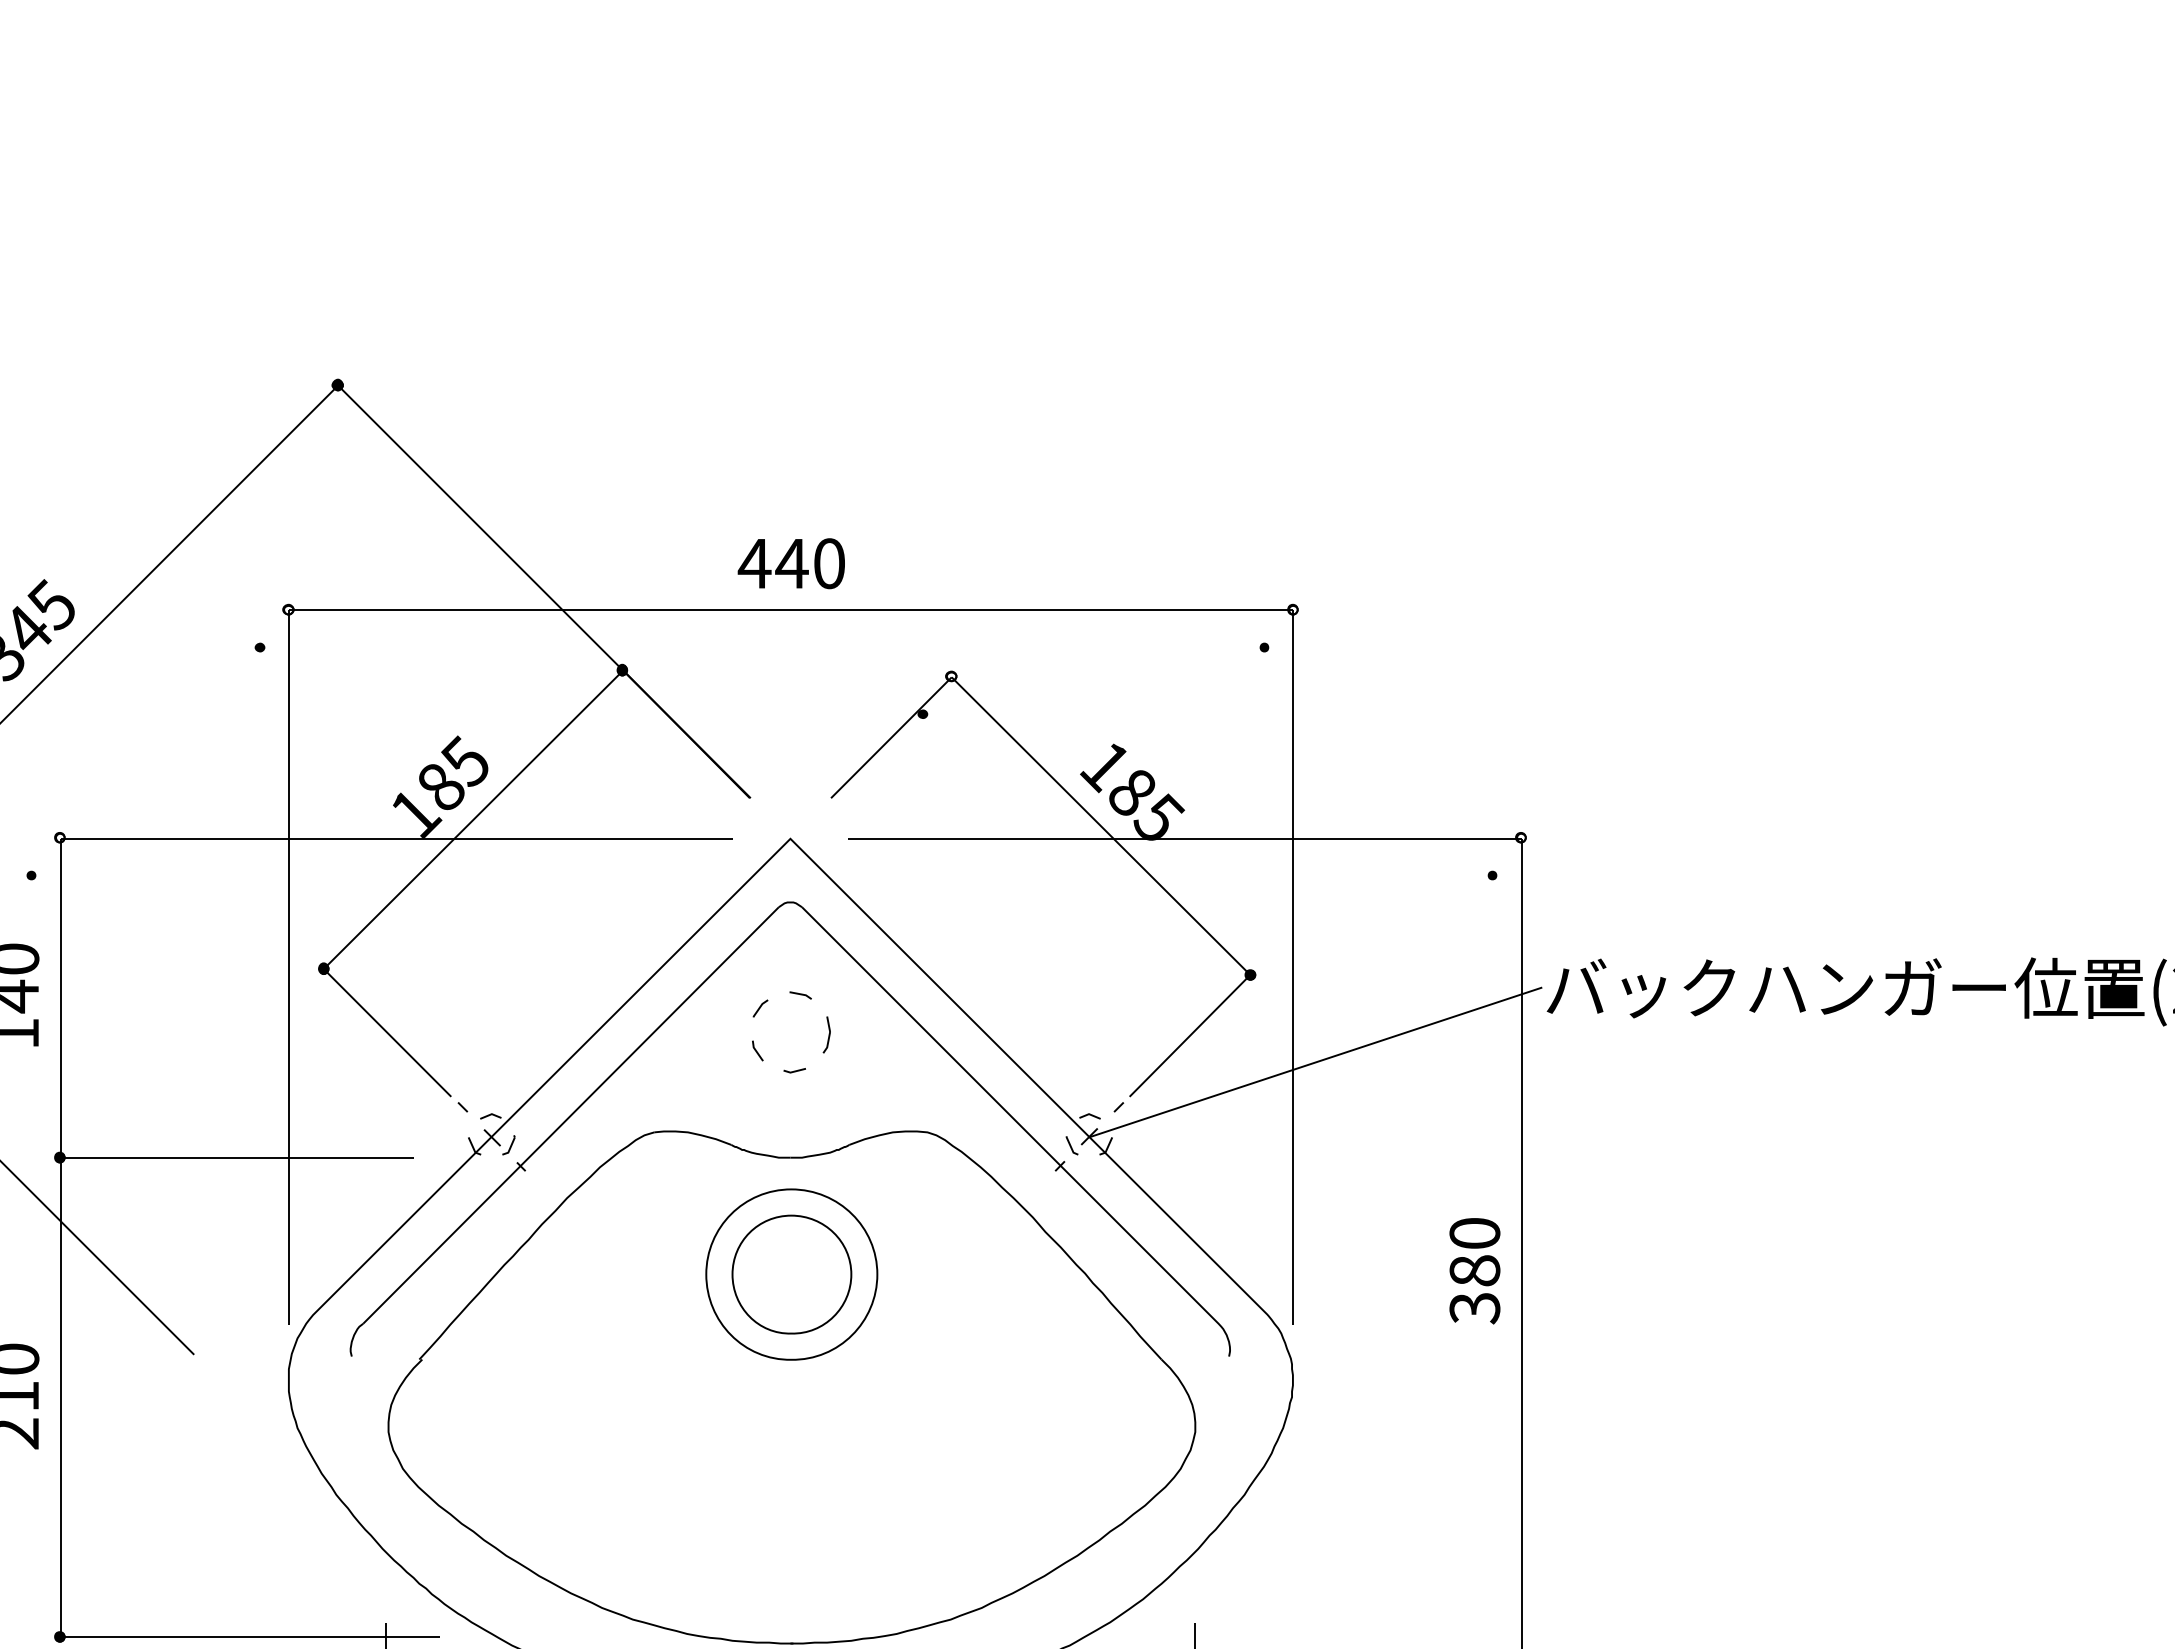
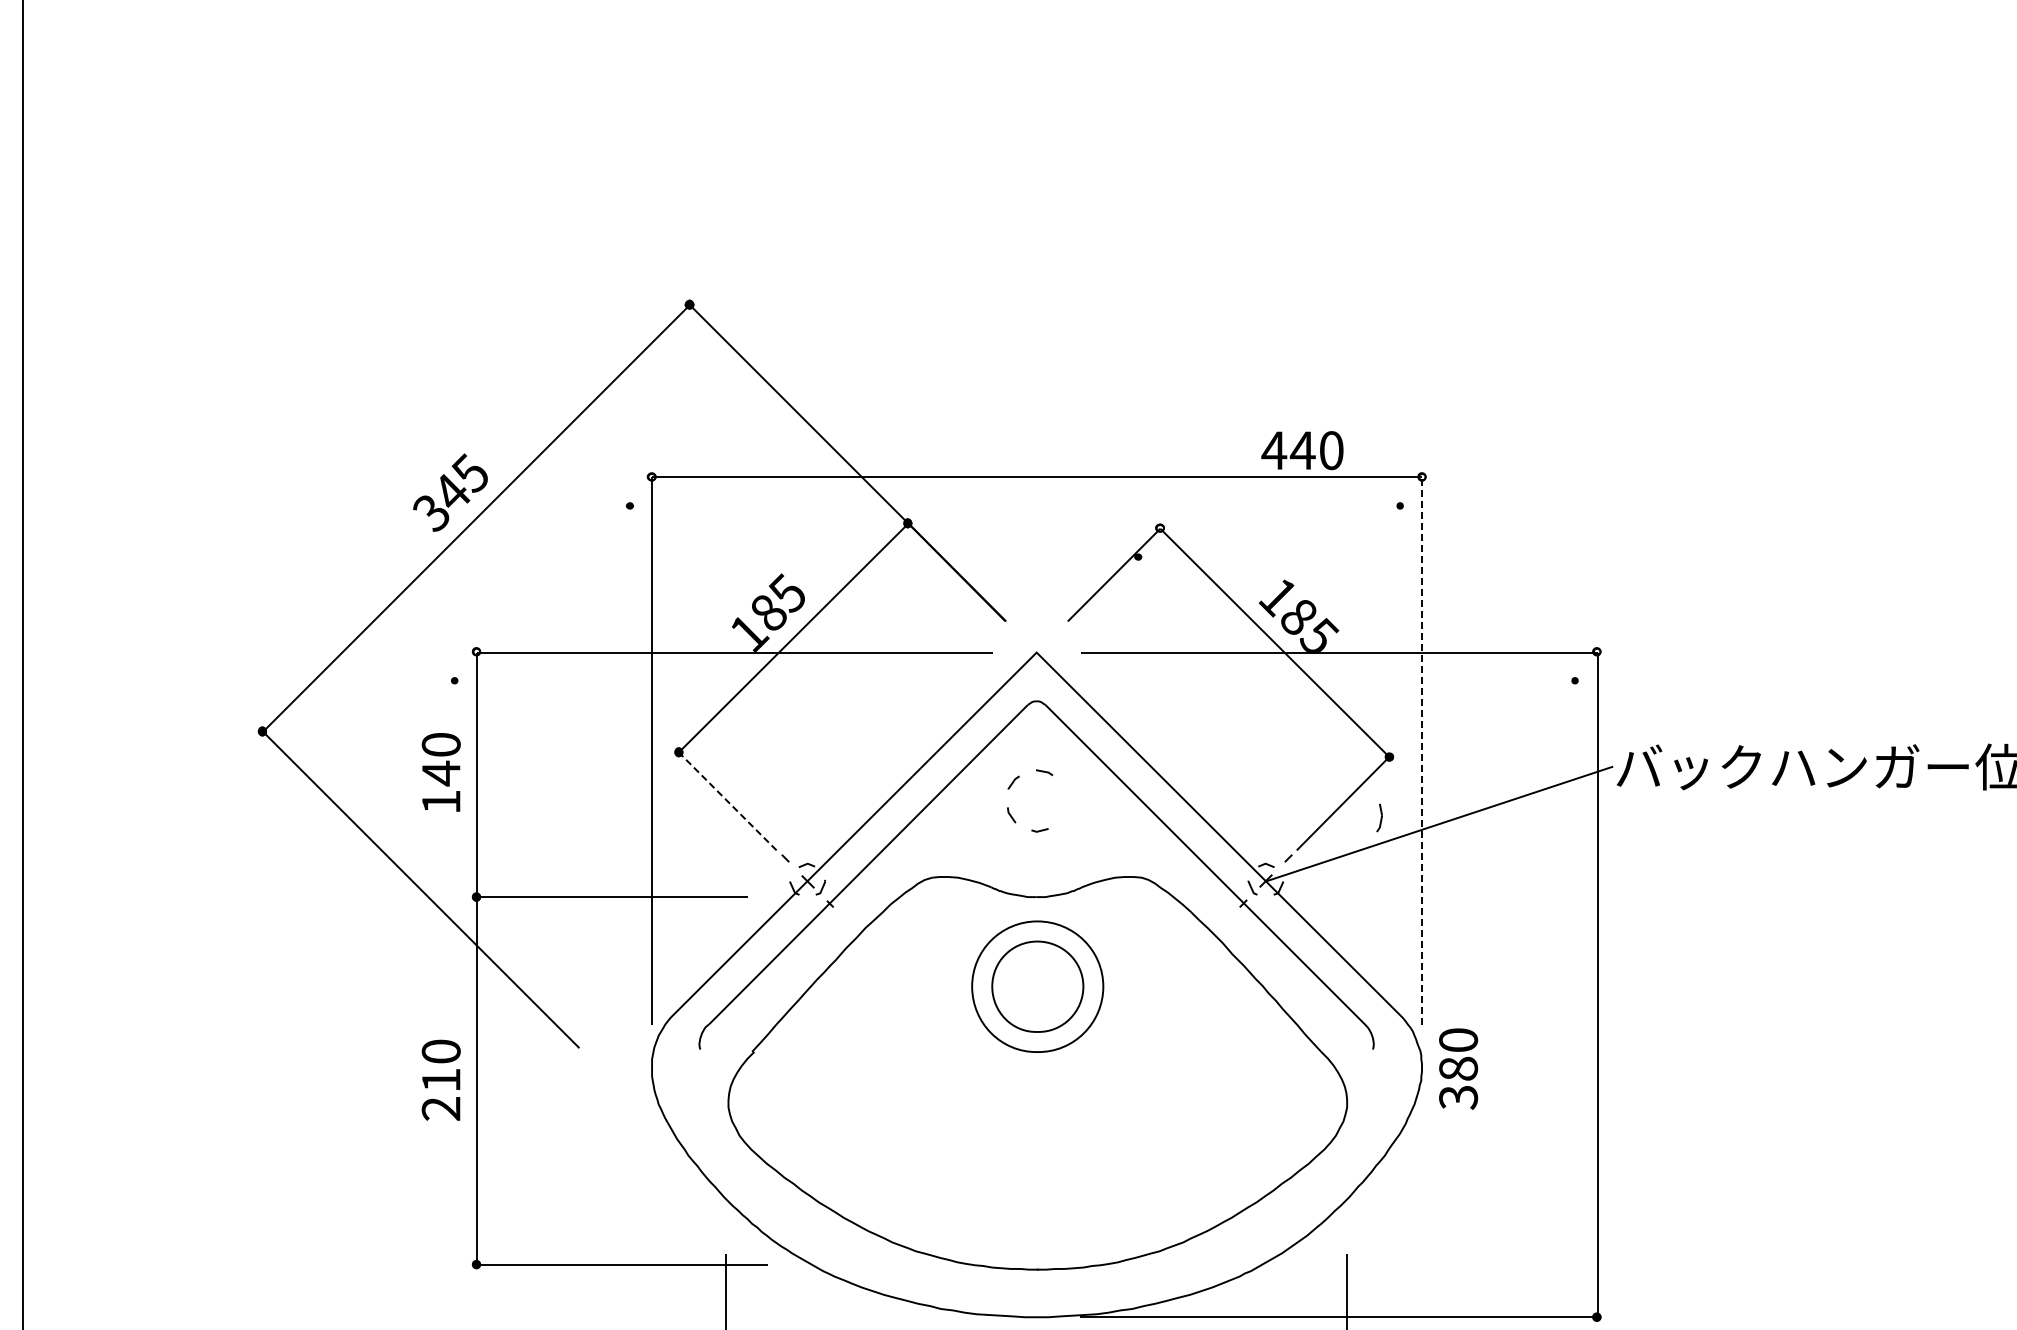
text: (791, 563) -> (1302, 450), moved
line: (1293, 966) -> (1422, 750), solid -> dashed
line: (387, 1033) -> (727, 801), solid -> dashed
part: (826, 1034) -> (1379, 817), moved
text: (1474, 1270) -> (1458, 1068), moved

